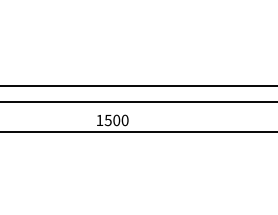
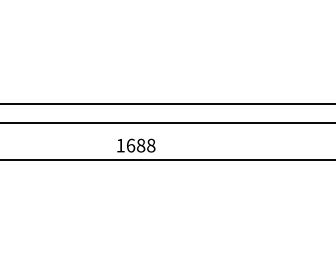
text: (116, 120) -> (140, 145), 1500 -> 1688

